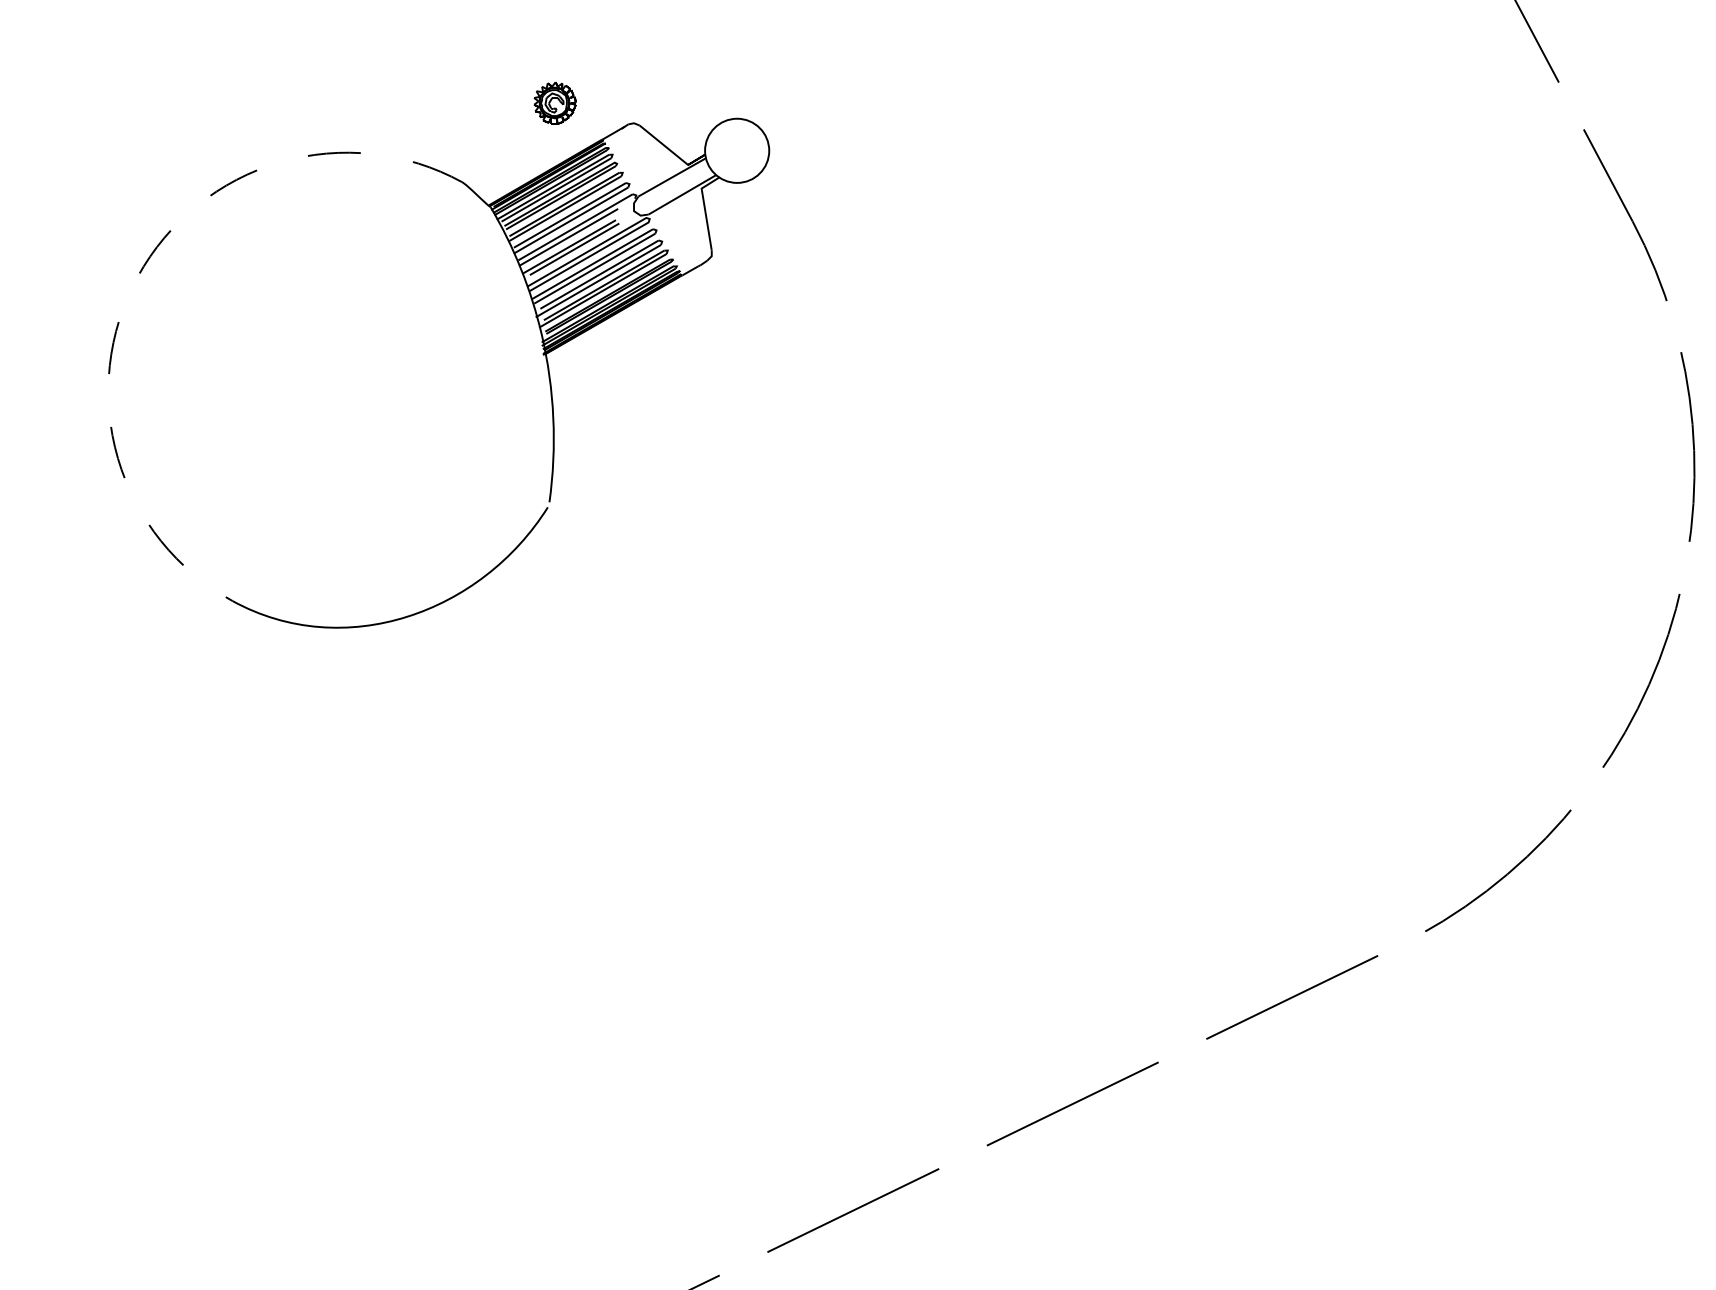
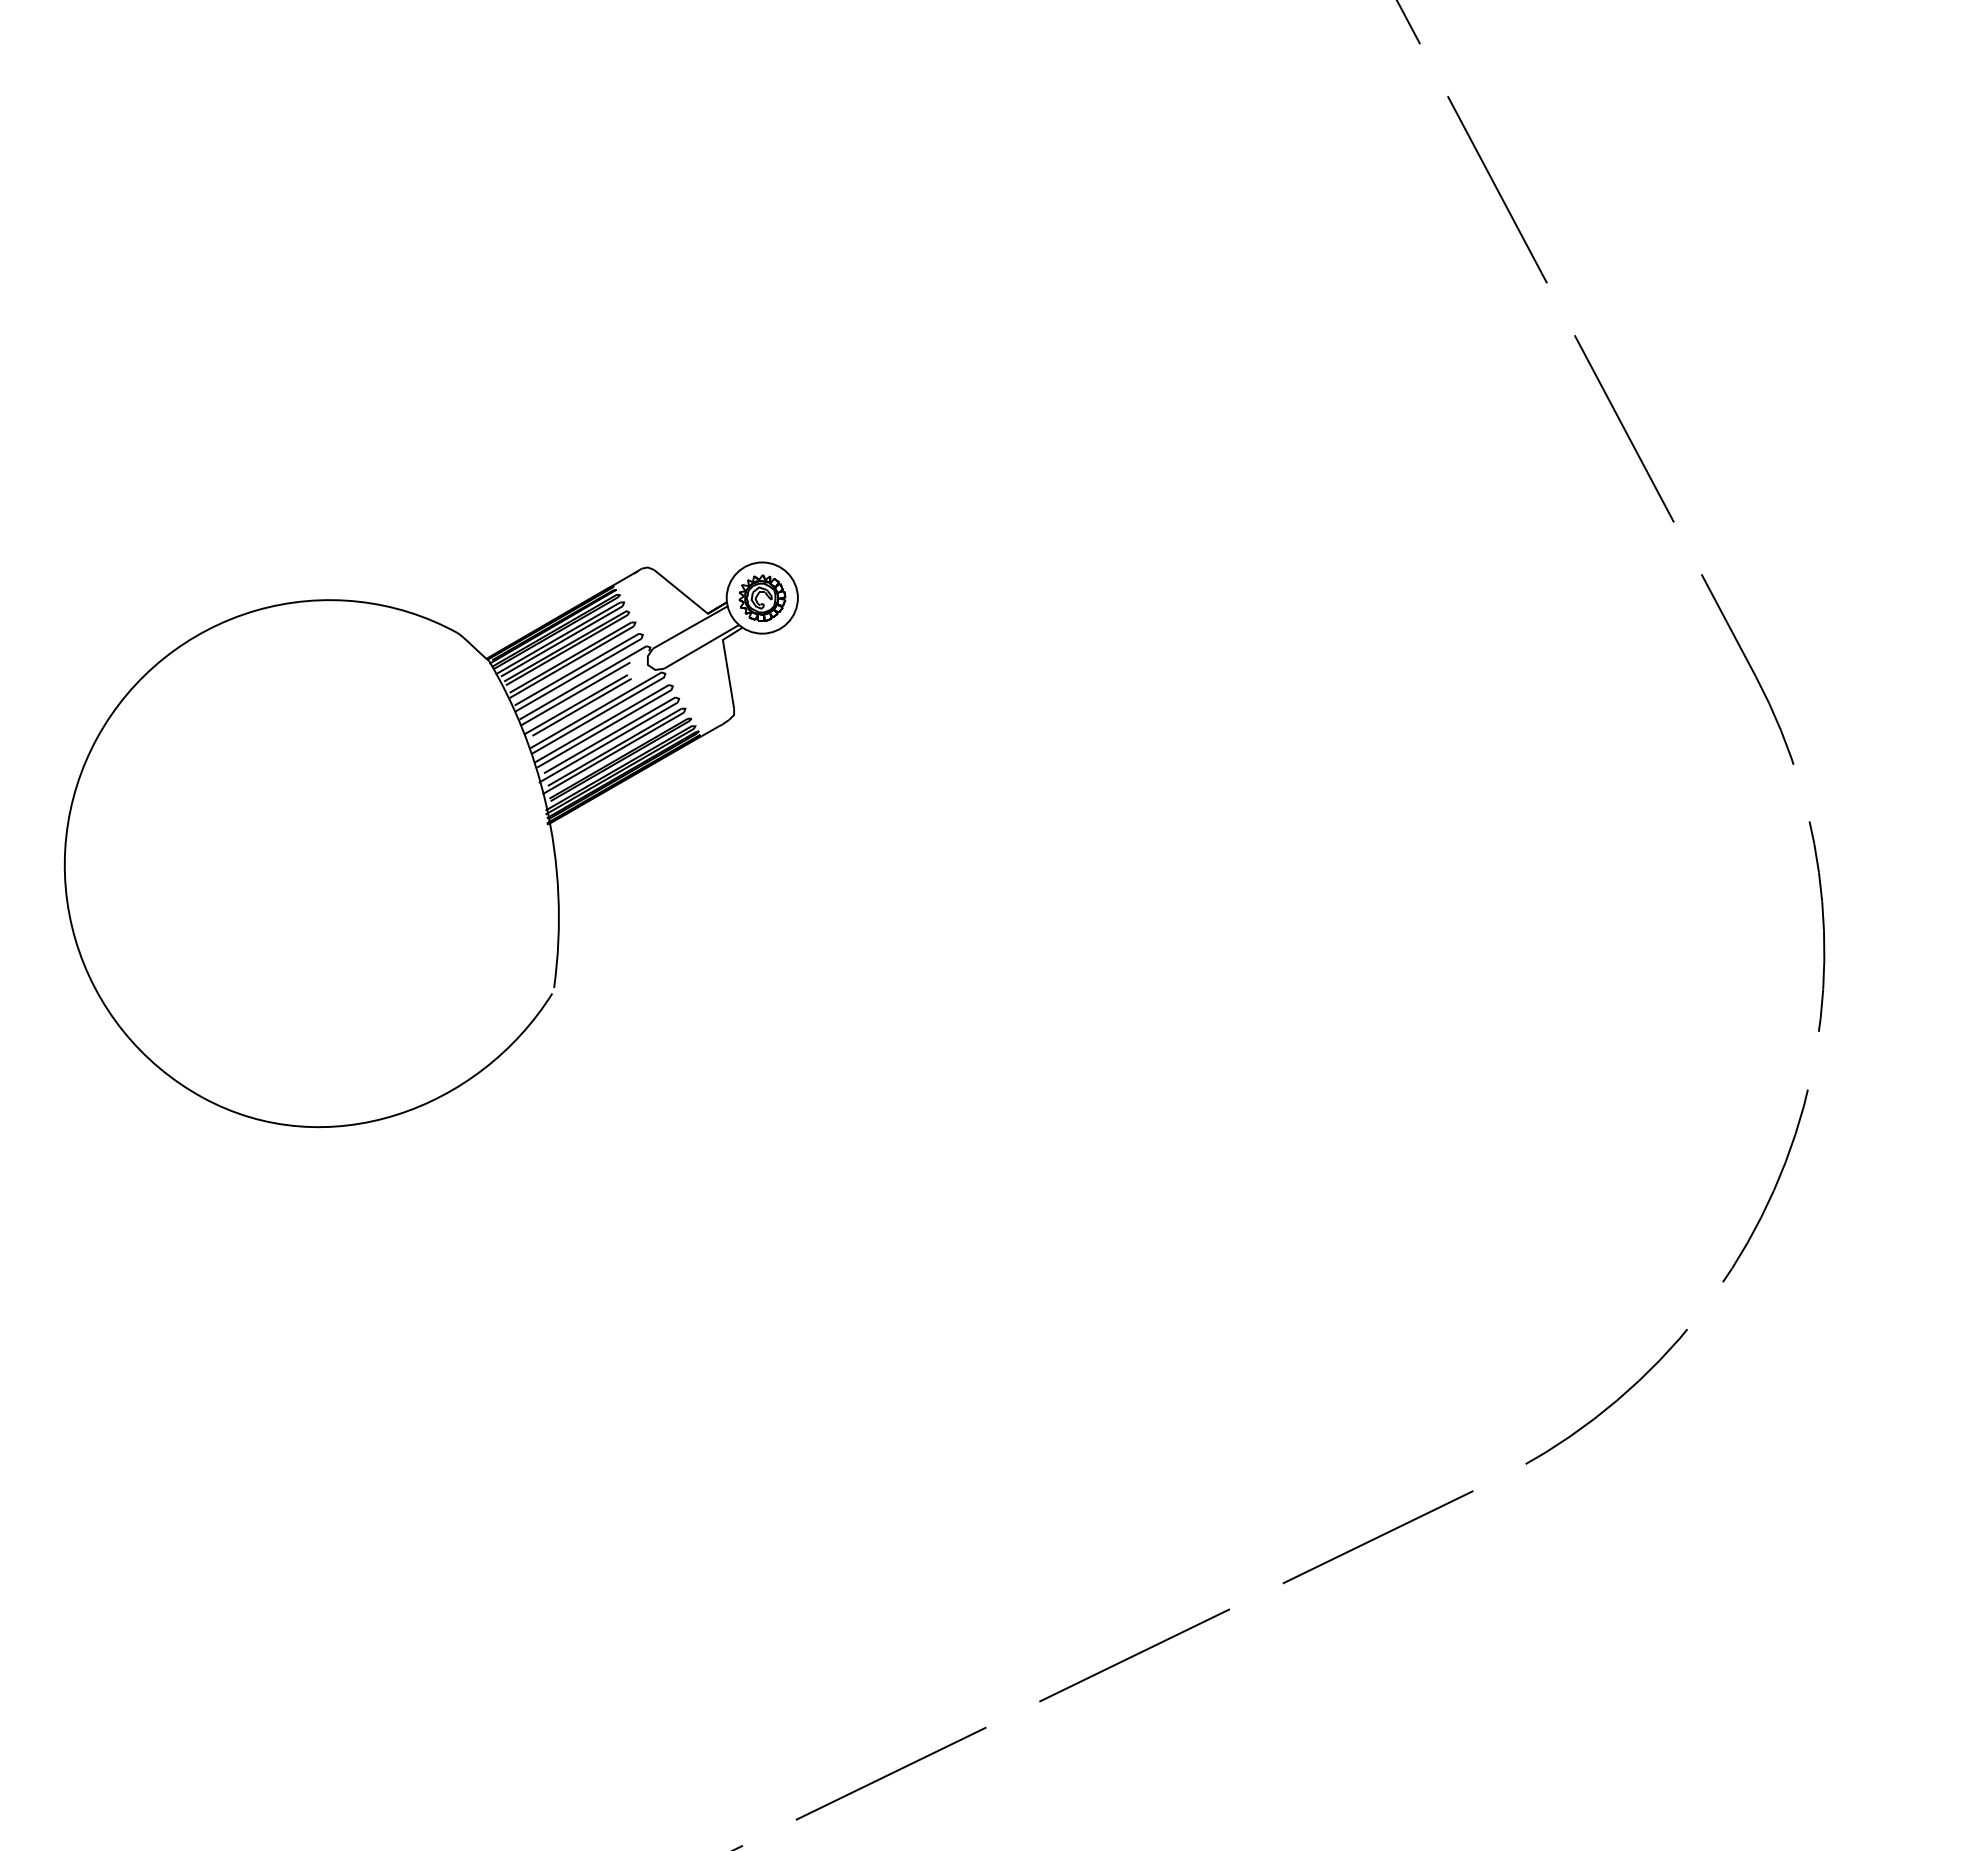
part: (555, 102) -> (762, 597), moved
line: (137, 276) -> (97, 737), dashed -> solid

